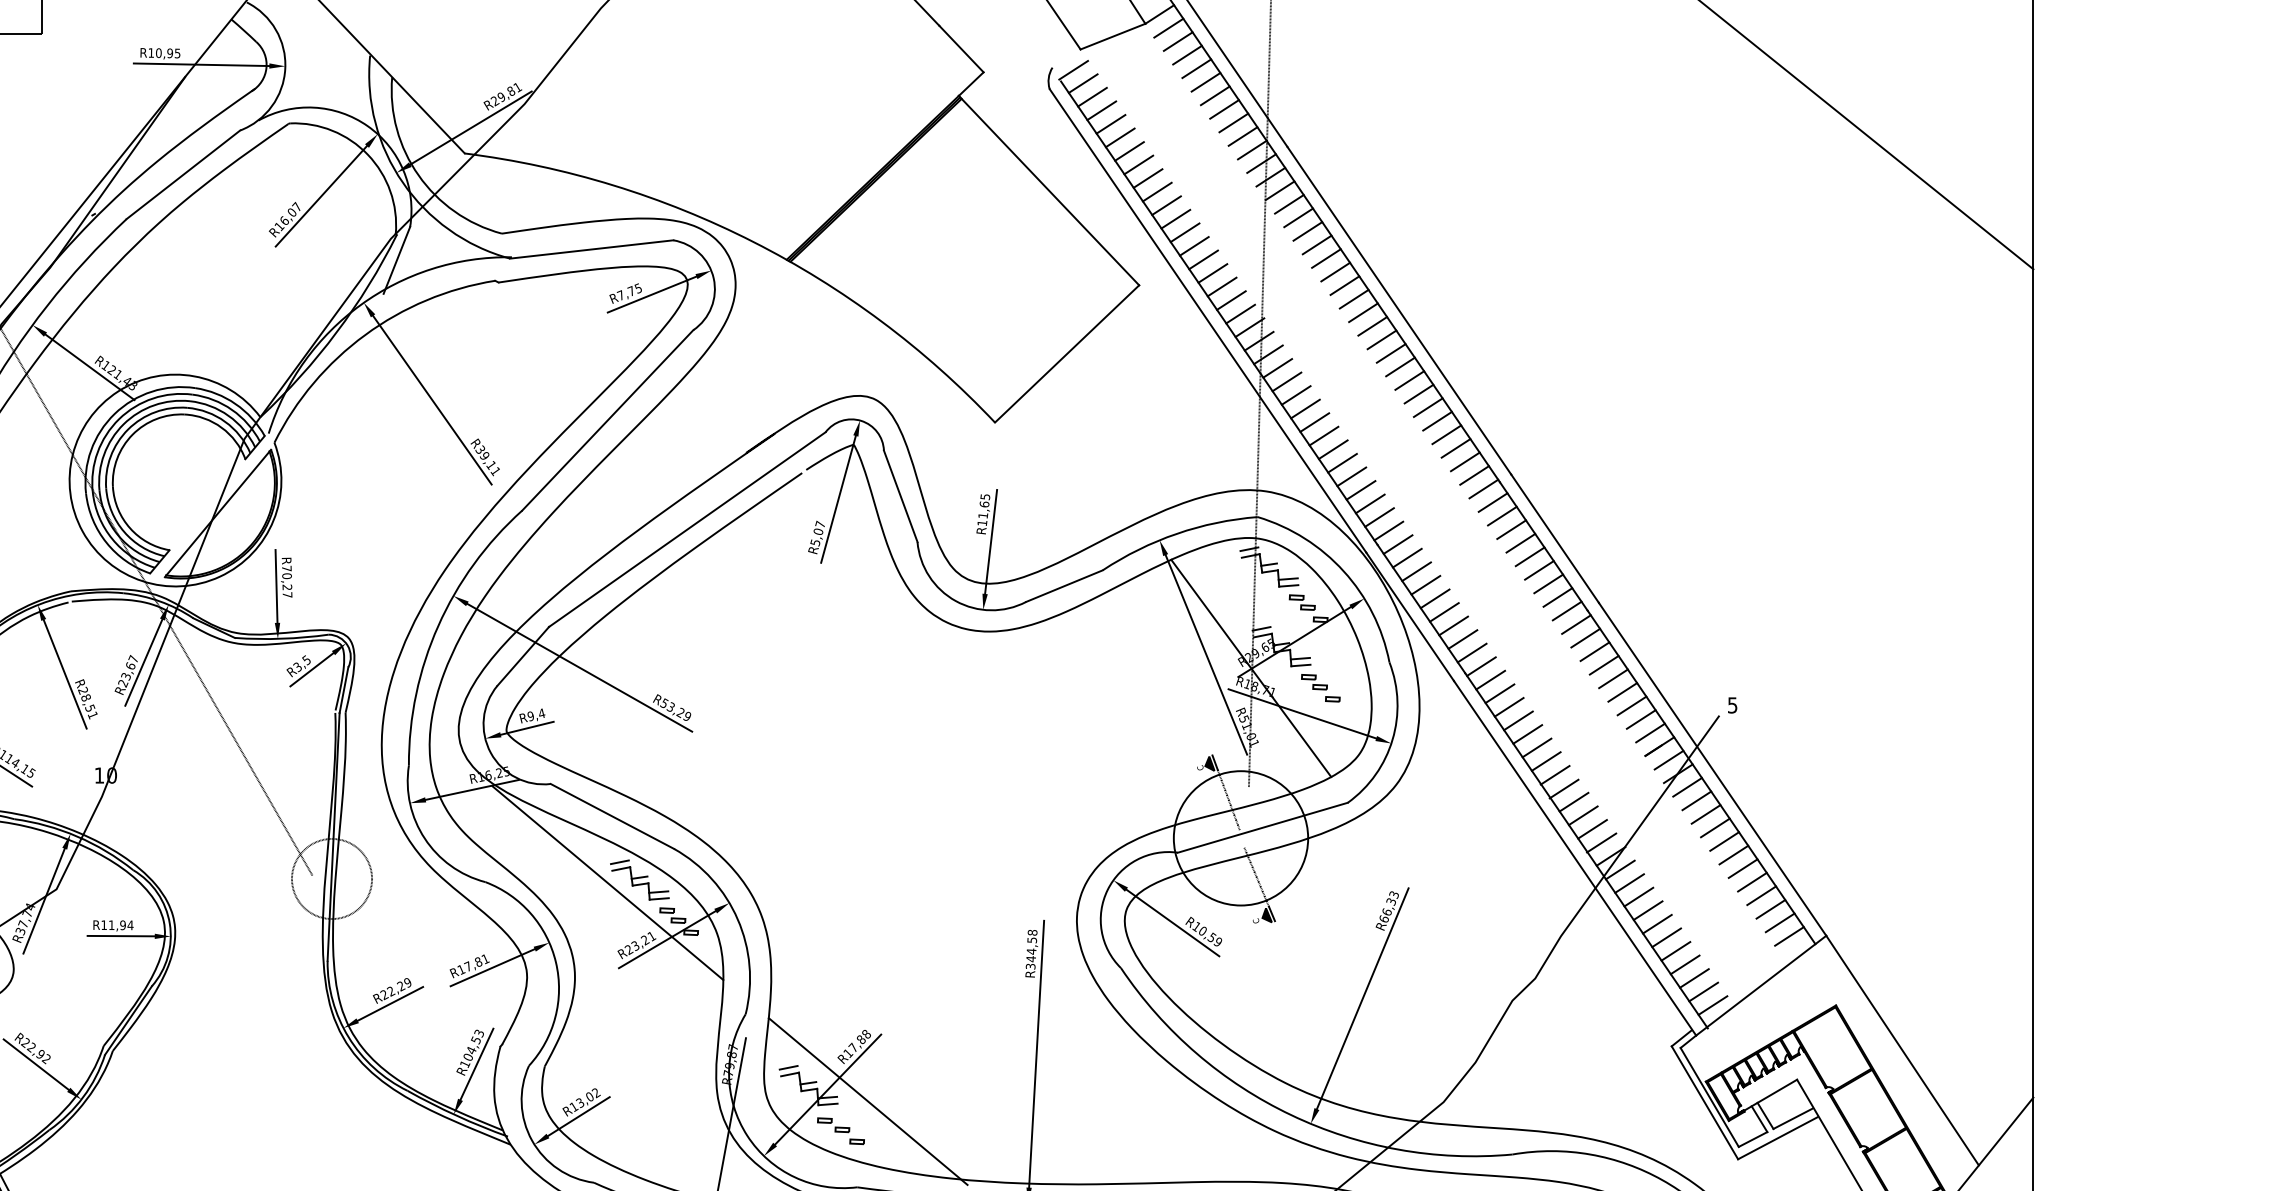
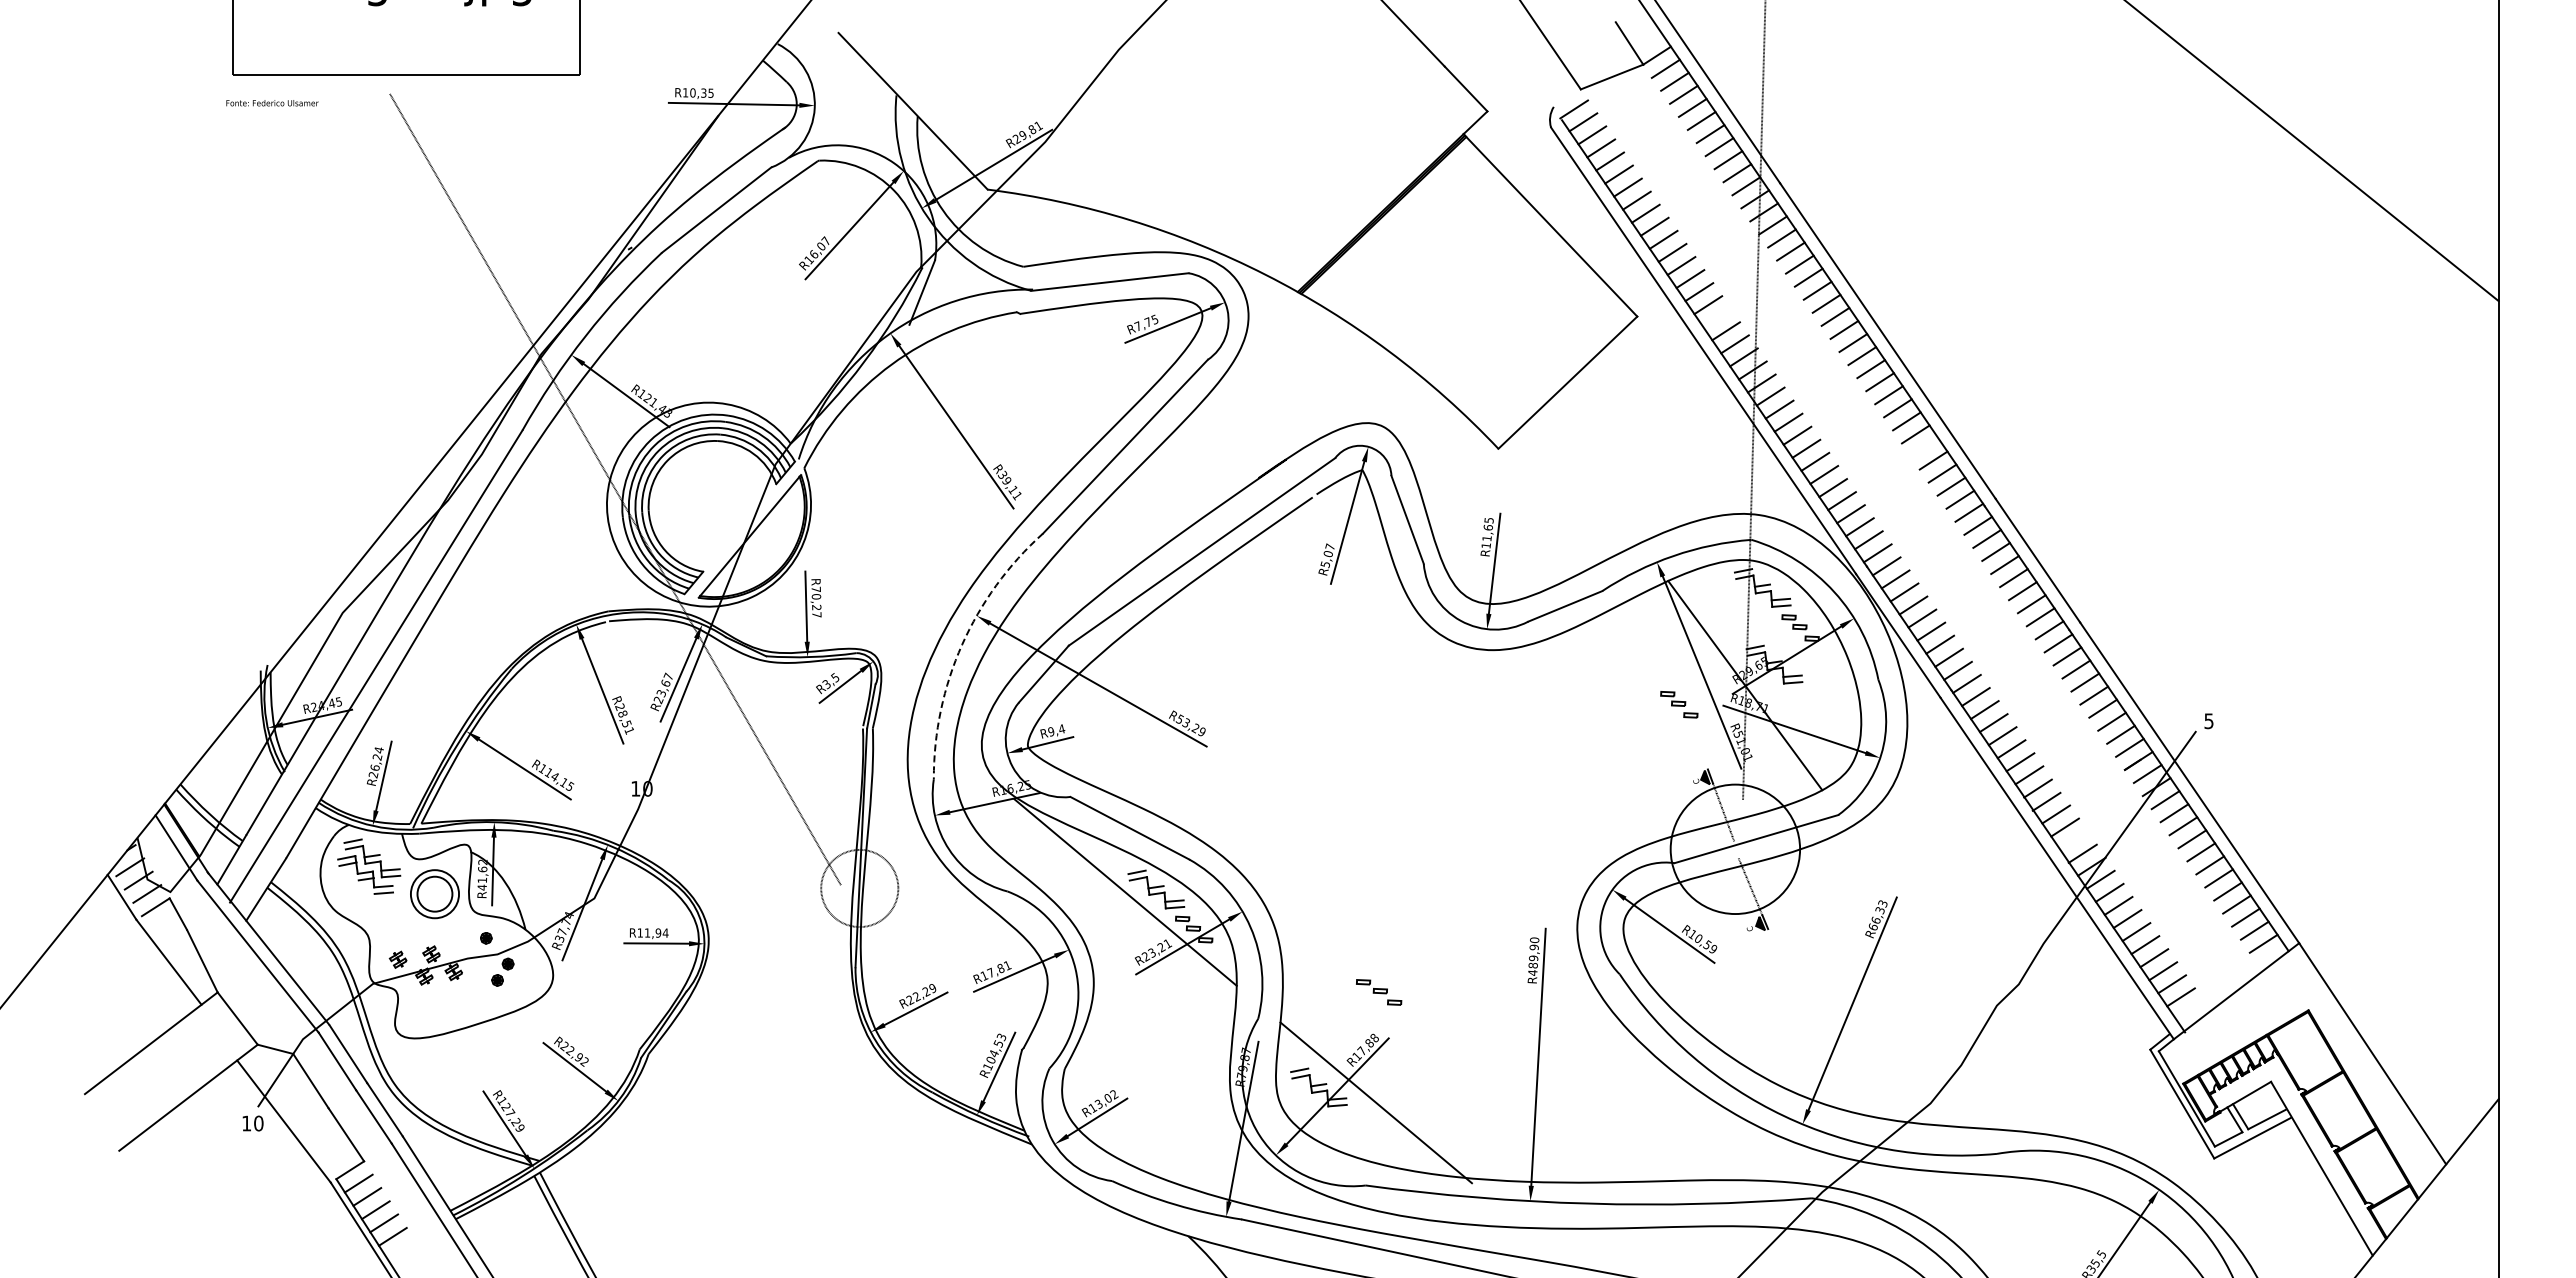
text: (169, 52) -> (703, 92), R10,95 -> R10,35
line: (1222, 287) -> (1717, 318), removed
line: (1437, 421) -> (1924, 447), removed
arc: (438, 625) -> (962, 644), solid -> dashed
part: (1321, 688) -> (1679, 704), moved
line: (1591, 829) -> (2073, 840), removed
text: (1031, 949) -> (1533, 956), R344,58 -> R489,90
line: (1712, 1005) -> (2189, 1010), removed
part: (841, 1131) -> (1379, 992), moved

